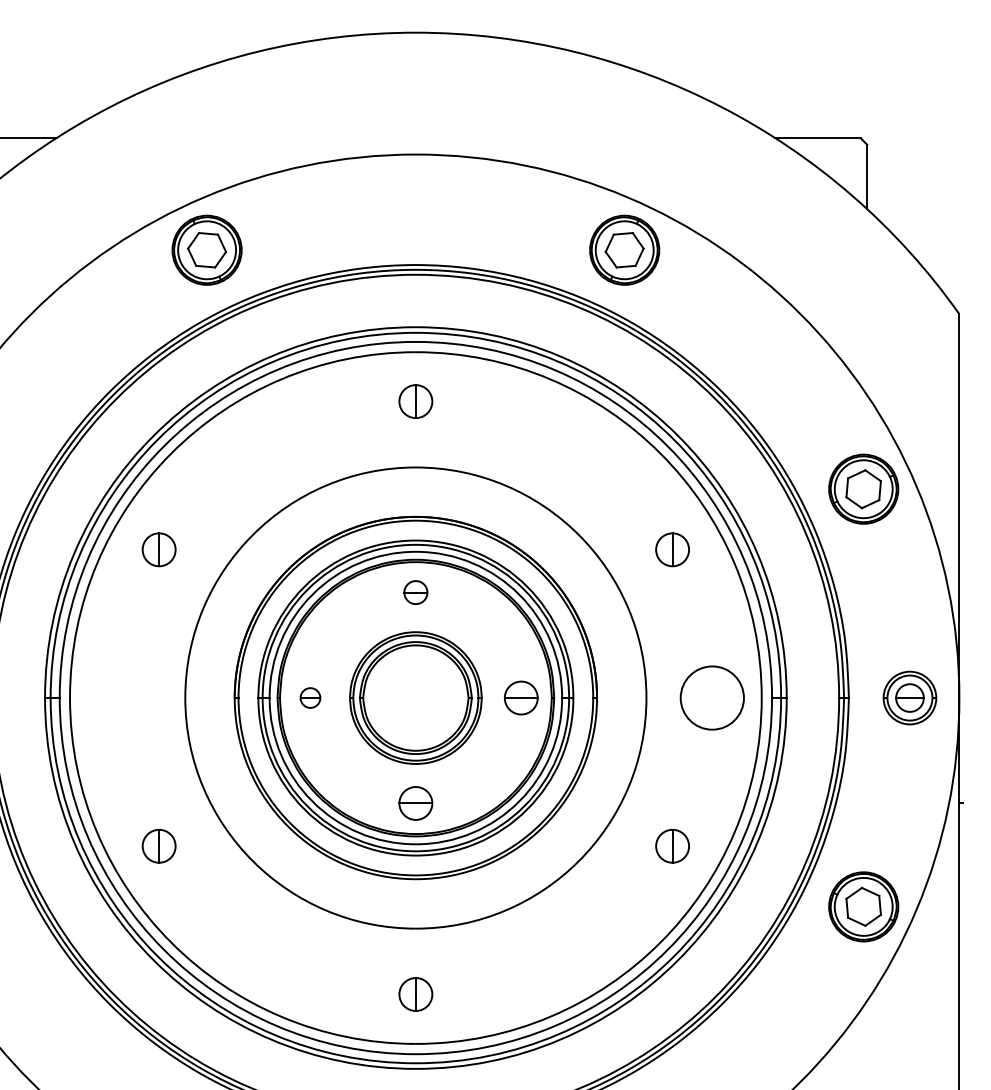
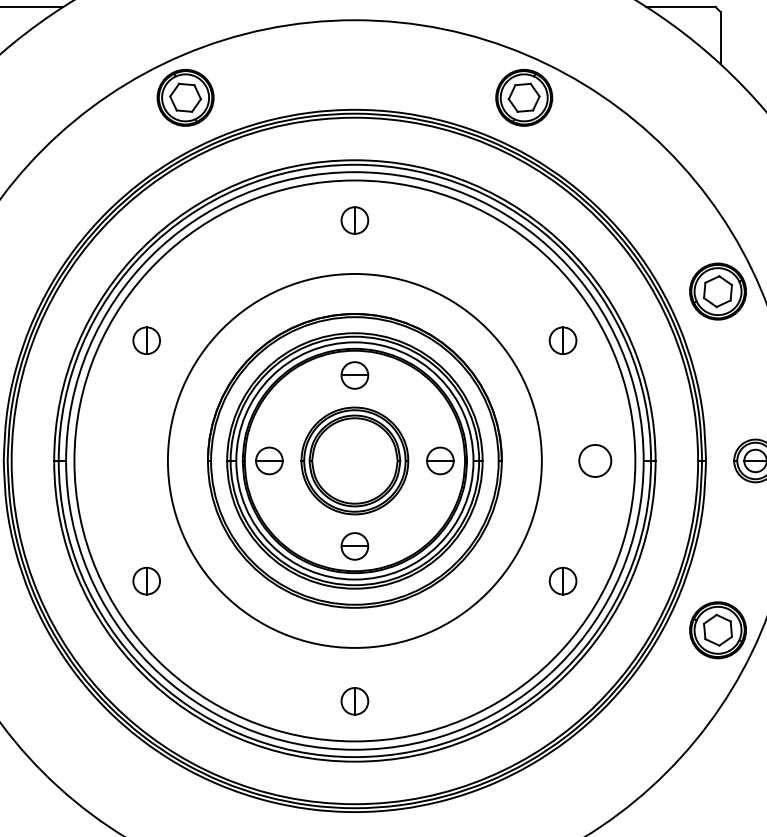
part: (415, 592) -> (354, 375), size x1.43
part: (310, 697) -> (269, 460), size x1.67
circle: (712, 697) -> (595, 460), size x0.62

